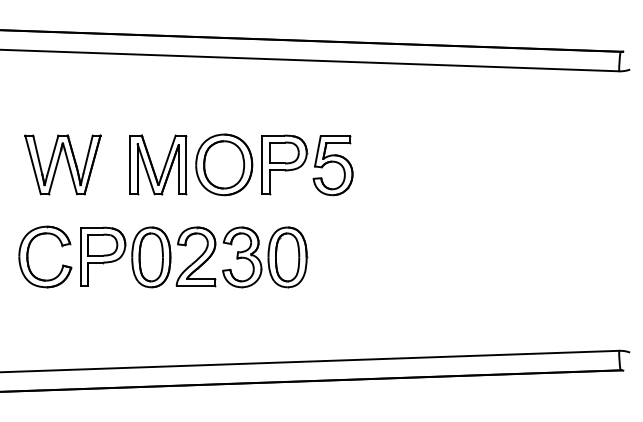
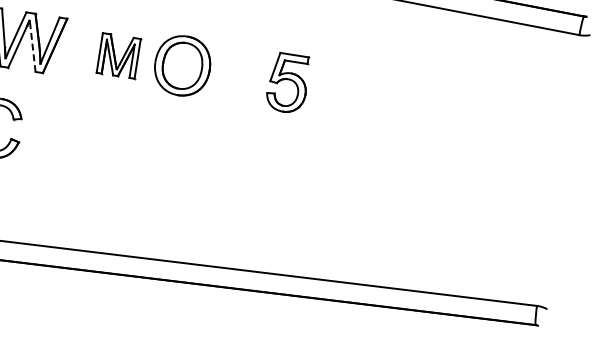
part: (158, 164) -> (119, 55), size x0.7
part: (284, 164) -> (241, 74), removed
line: (70, 171) -> (32, 48), solid -> dashed
part: (194, 257) -> (139, 151), removed

